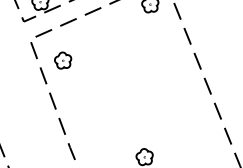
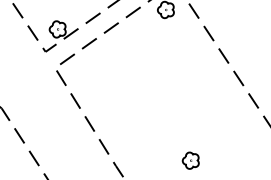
part: (62, 60) -> (91, 82), removed

